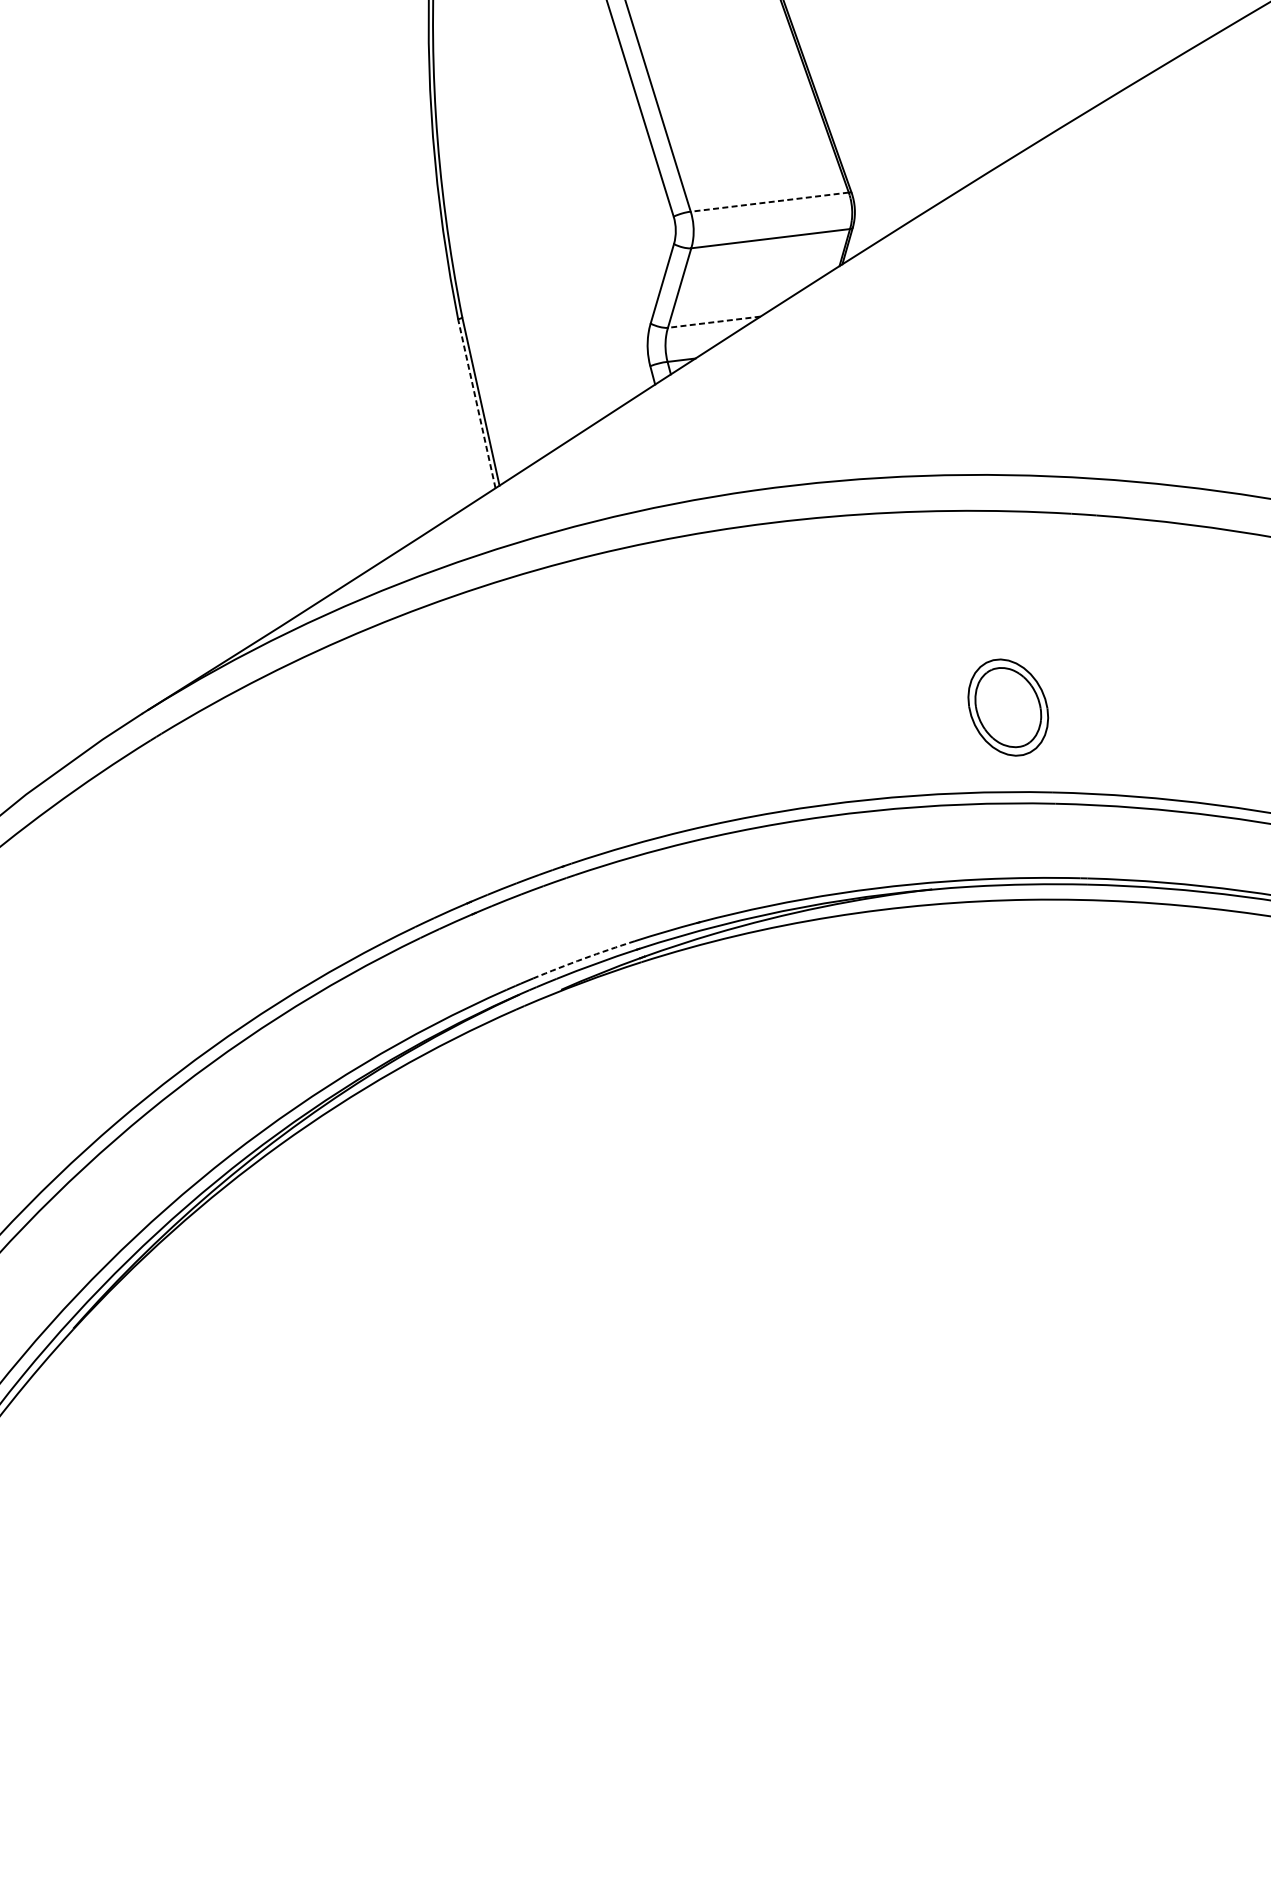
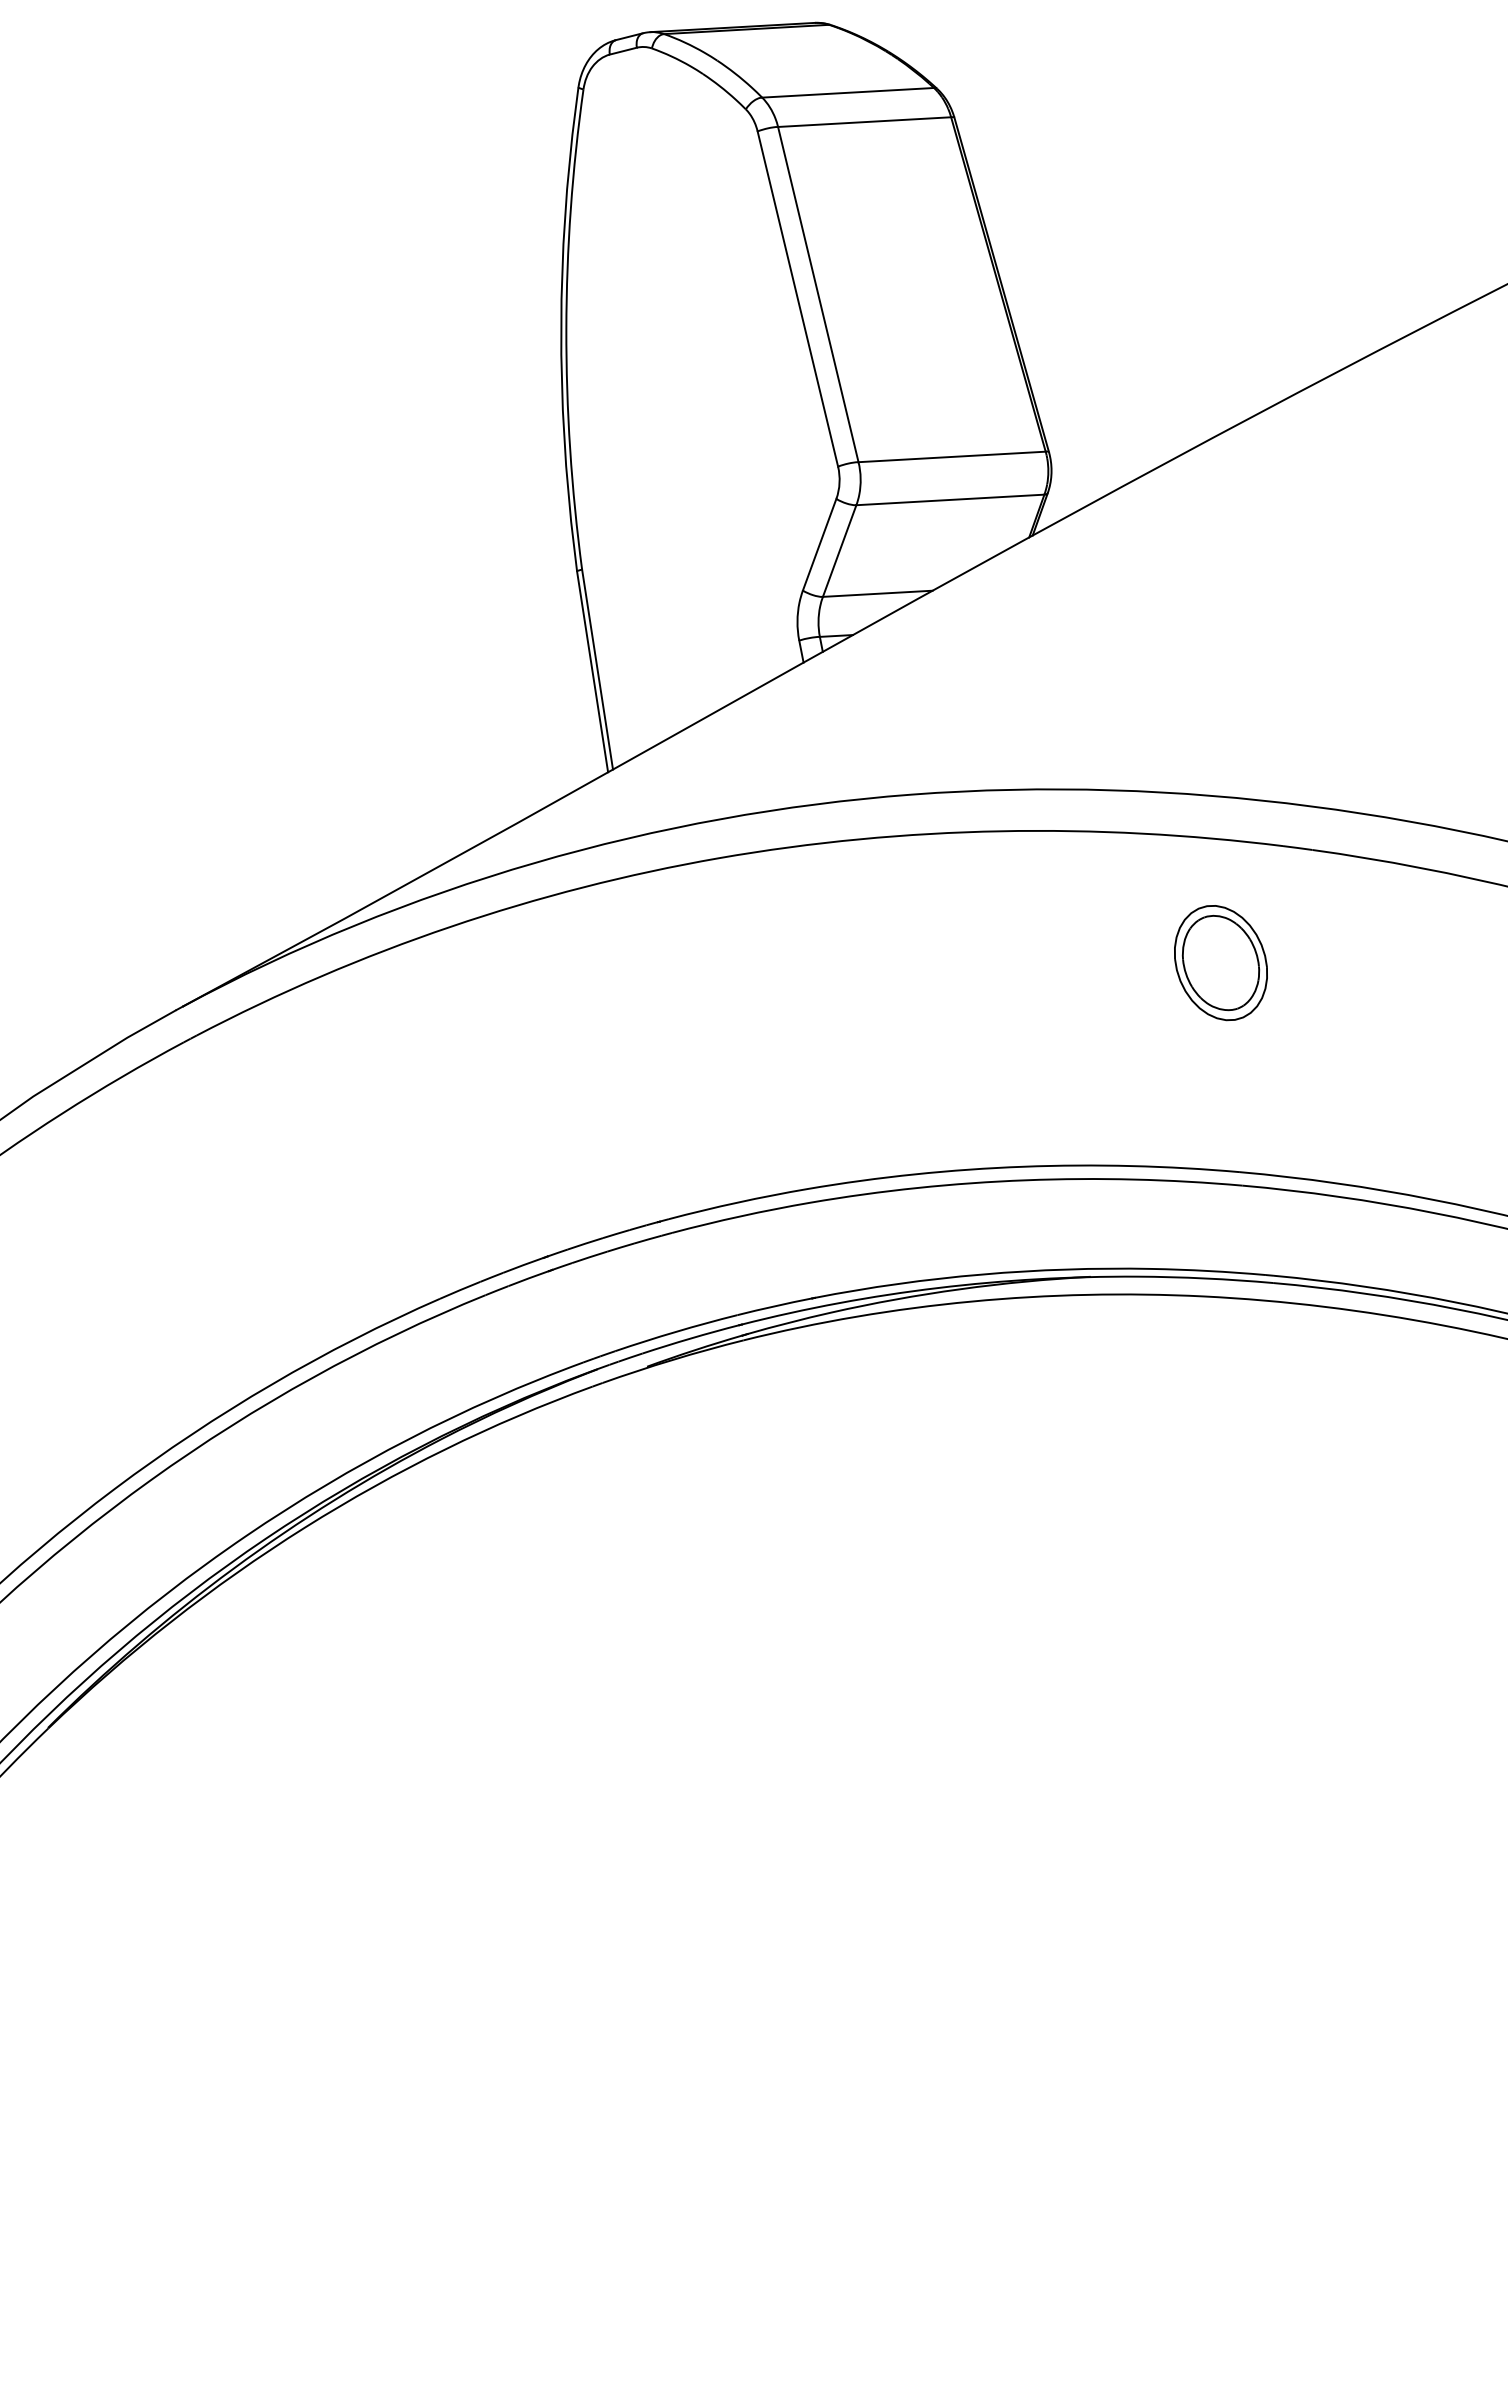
line: (770, 201) -> (952, 456), dashed -> solid
line: (714, 321) -> (877, 593), dashed -> solid
line: (476, 403) -> (592, 671), dashed -> solid
part: (1007, 708) -> (1220, 963), moved
arc: (583, 958) -> (675, 1331), dashed -> solid

